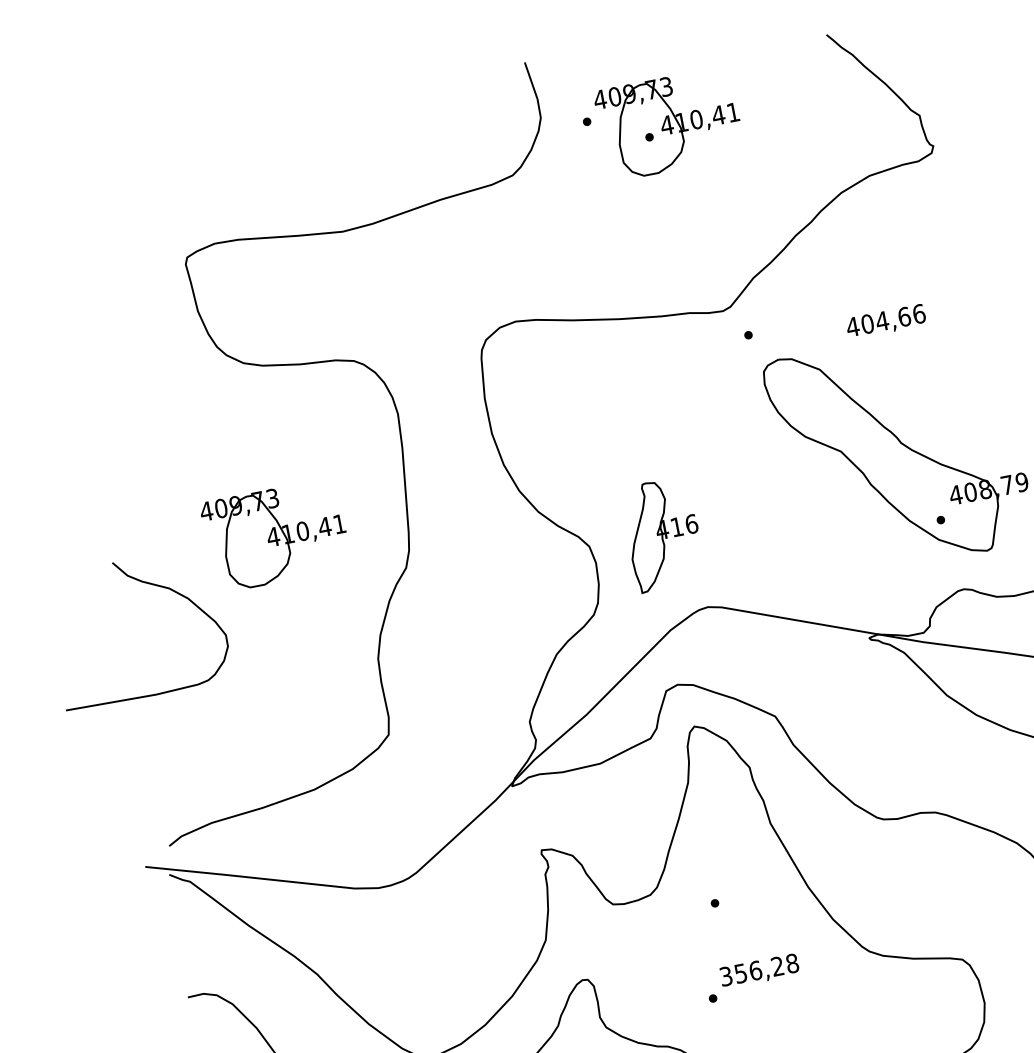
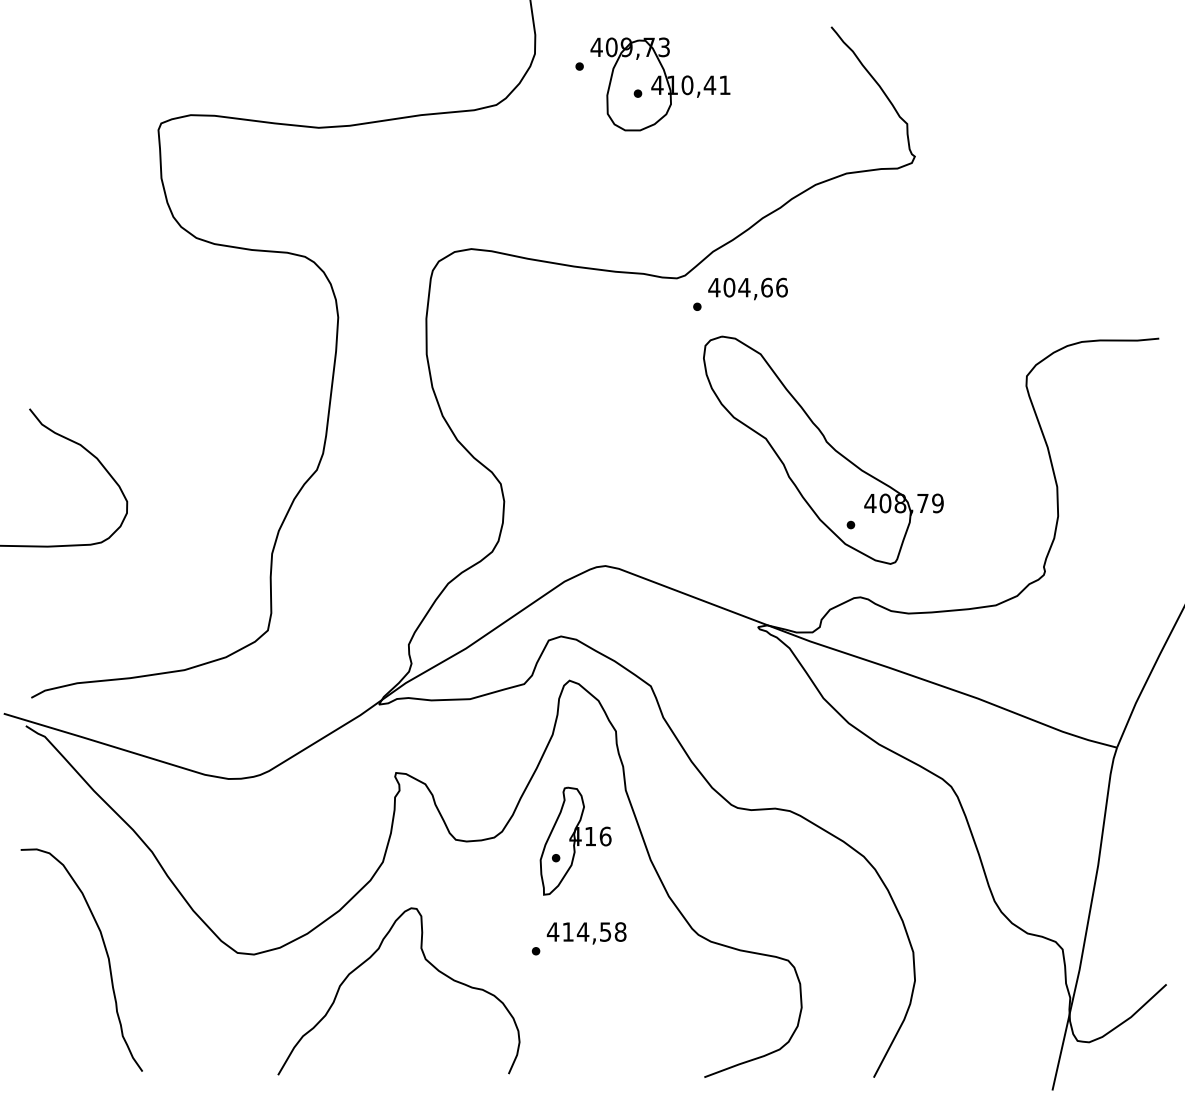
text: (885, 321) -> (747, 288), moved
part: (662, 533) -> (575, 840), moved
part: (276, 535) -> (195, 413), removed
text: (751, 971) -> (578, 931), 356,28 -> 414,58

